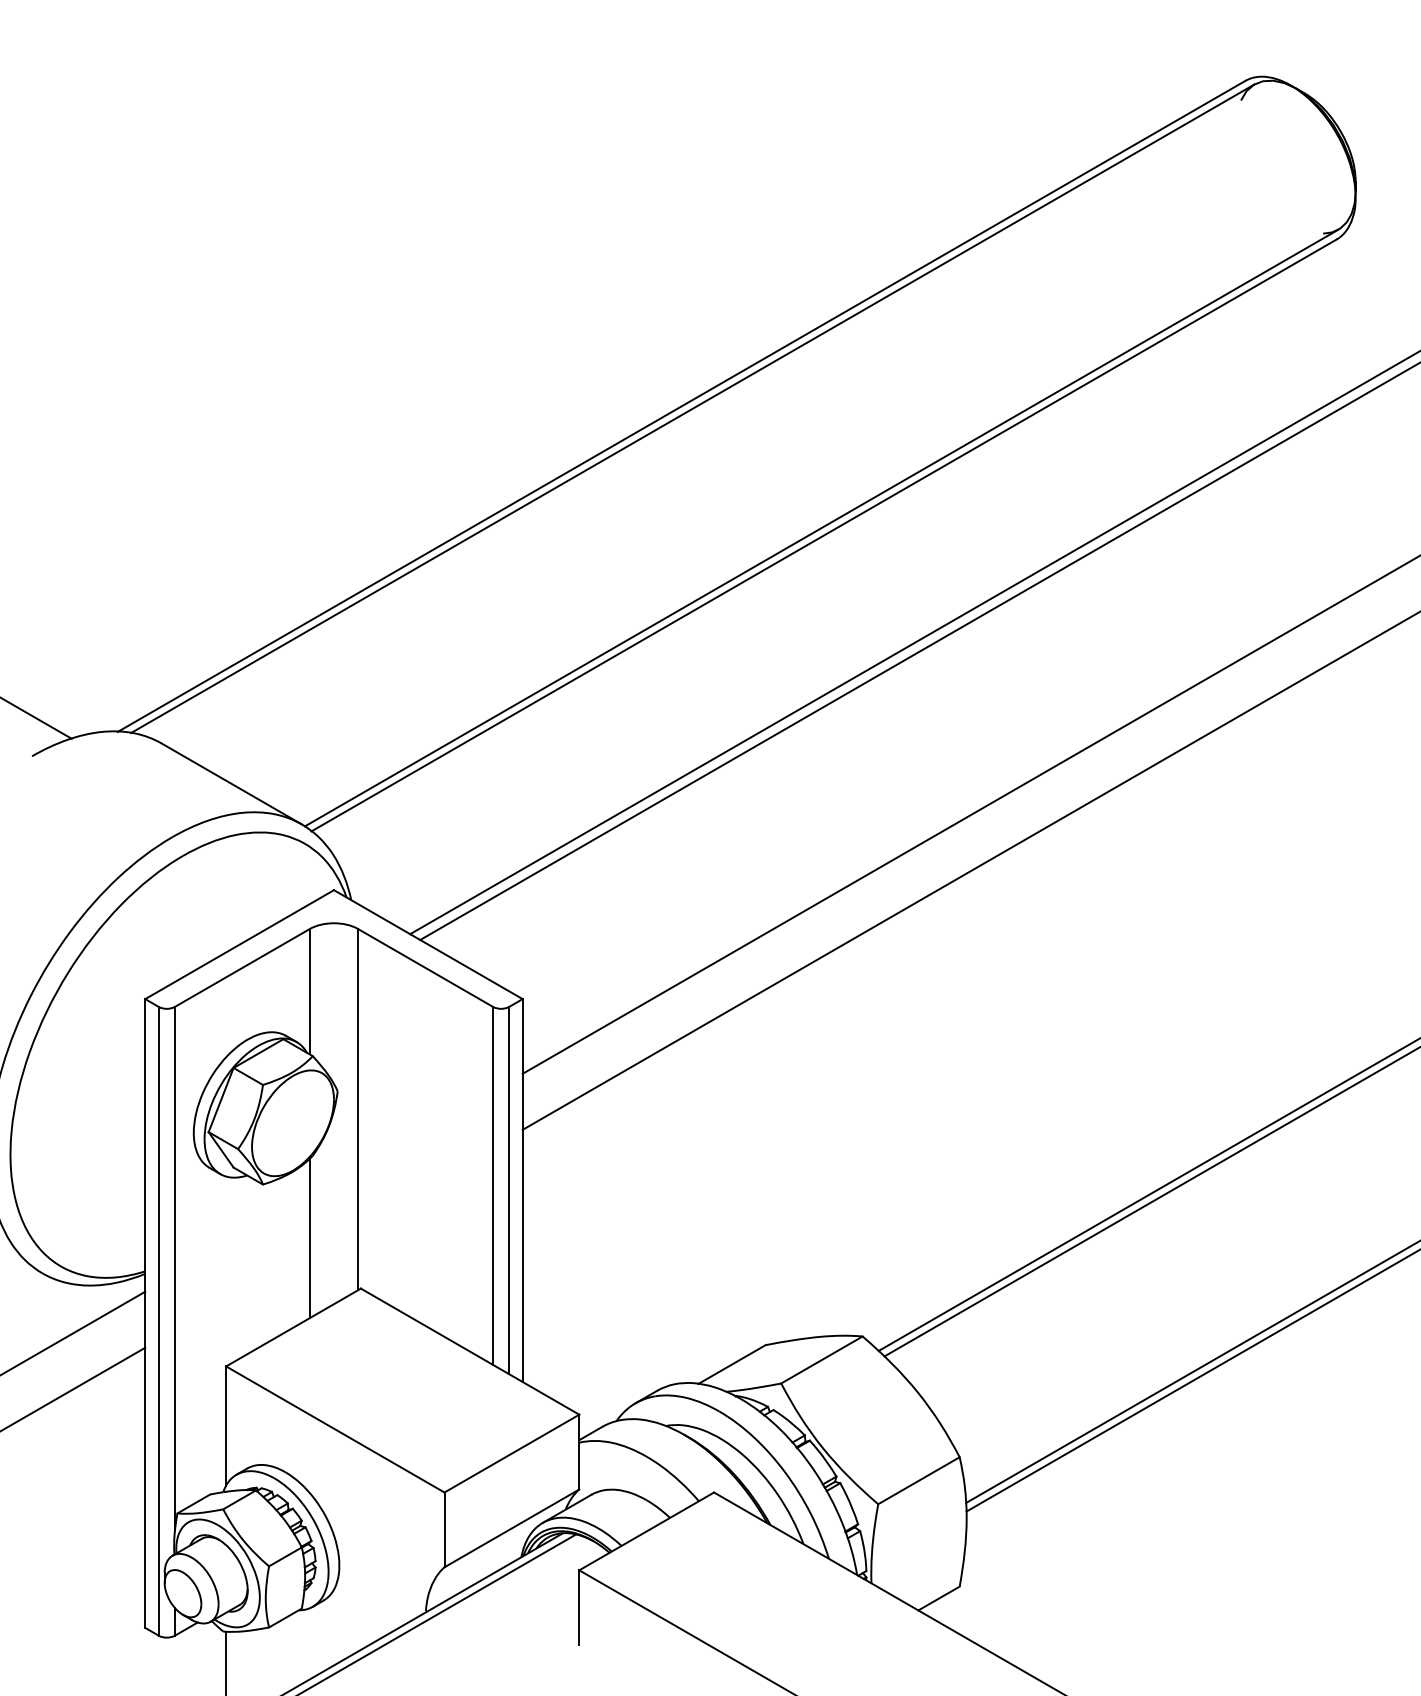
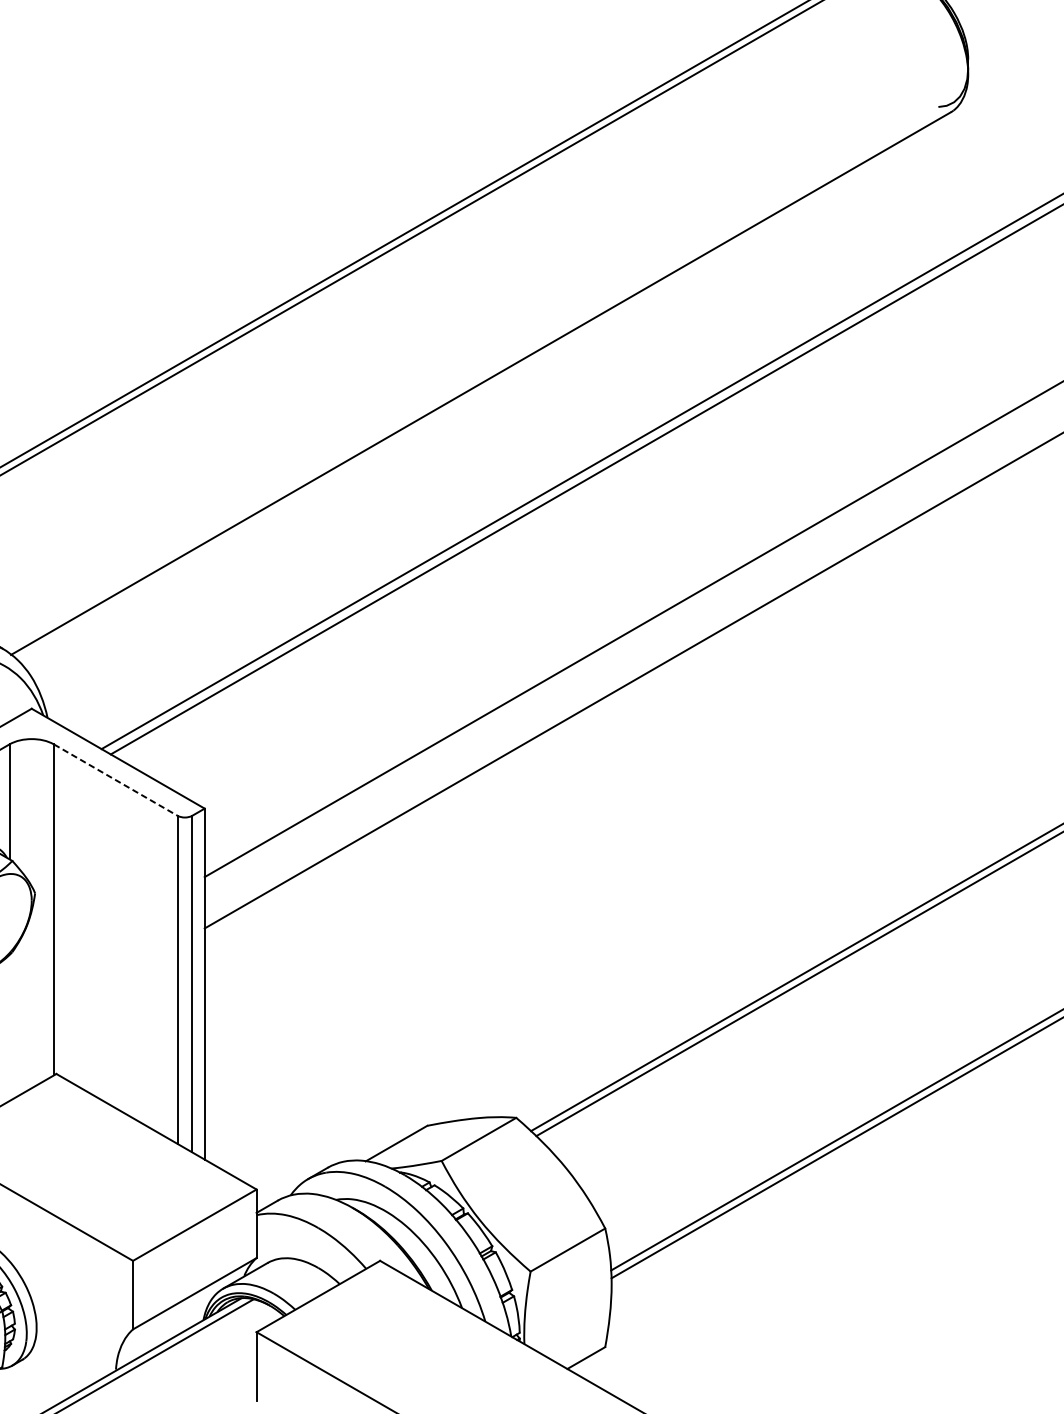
line: (821, 527) -> (478, 376), removed
line: (425, 967) -> (115, 779), solid -> dashed
line: (309, 1238) -> (9, 1028), removed

